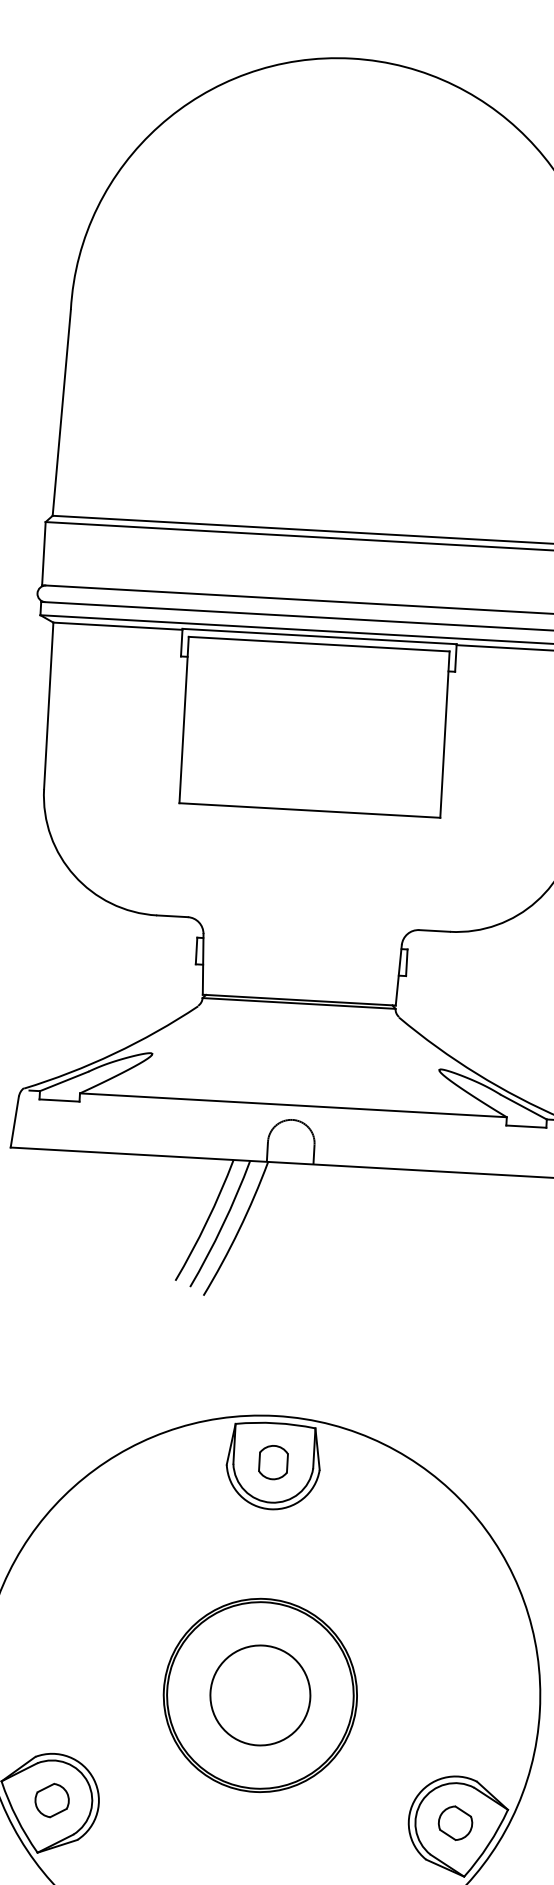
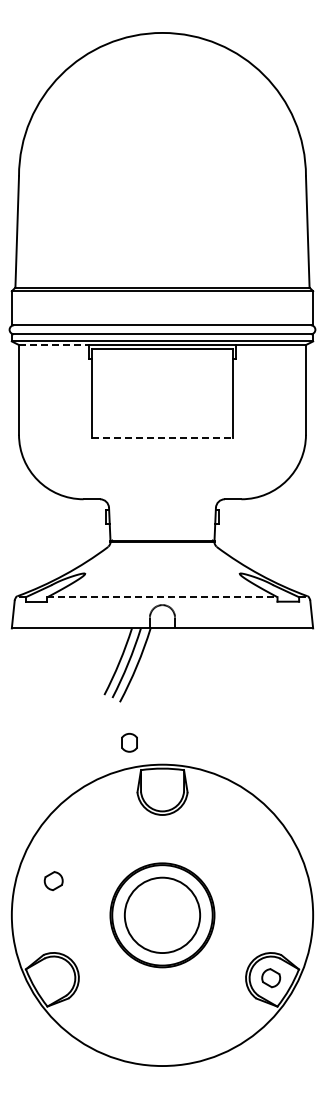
line: (117, 627) -> (53, 345), solid -> dashed
line: (309, 810) -> (162, 438), solid -> dashed
line: (295, 1105) -> (163, 597), solid -> dashed
part: (273, 1461) -> (129, 742), moved
circle: (260, 1695) -> (162, 915), size x1.4
part: (51, 1799) -> (53, 880), moved

